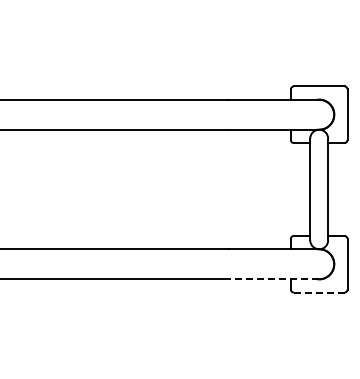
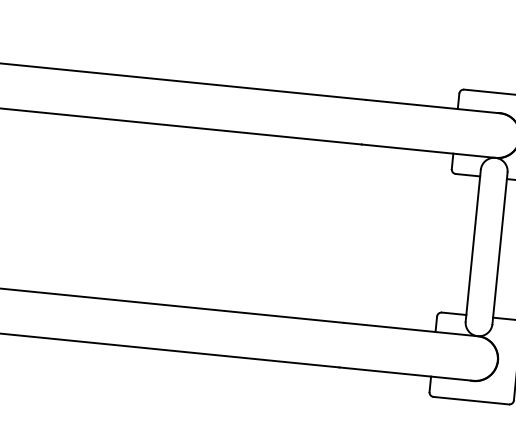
line: (274, 279) -> (406, 374), dashed -> solid
line: (319, 292) -> (471, 400), dashed -> solid

